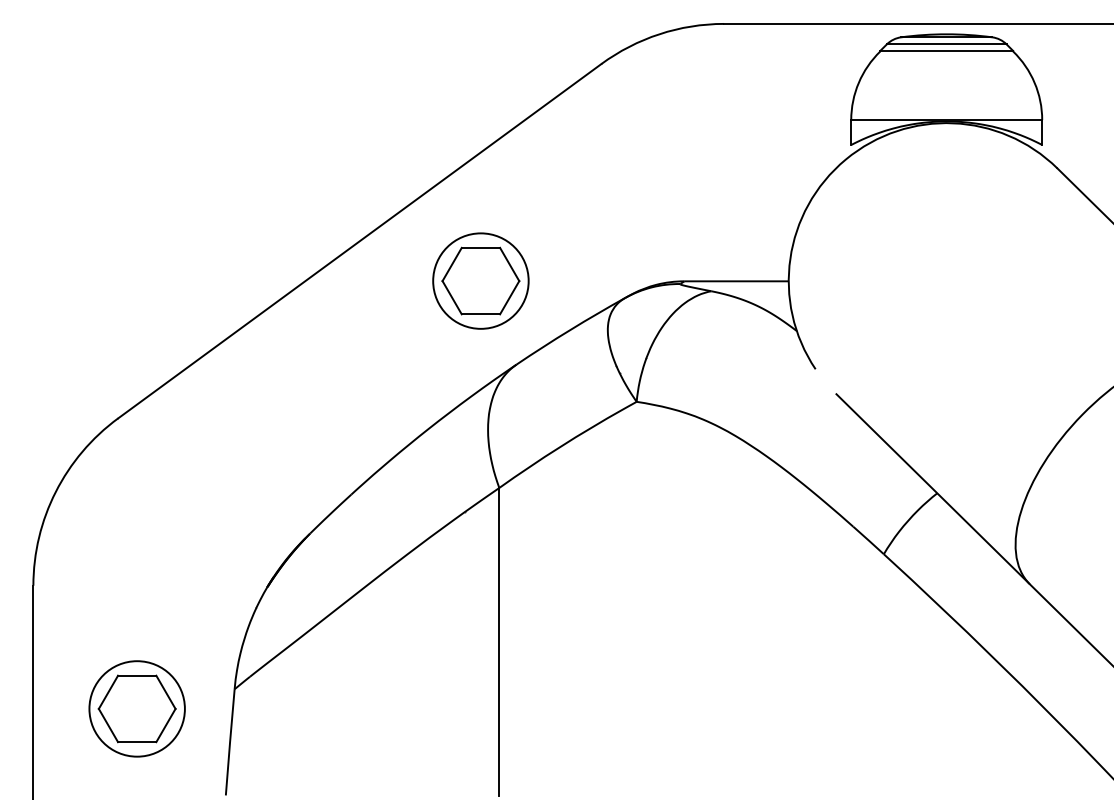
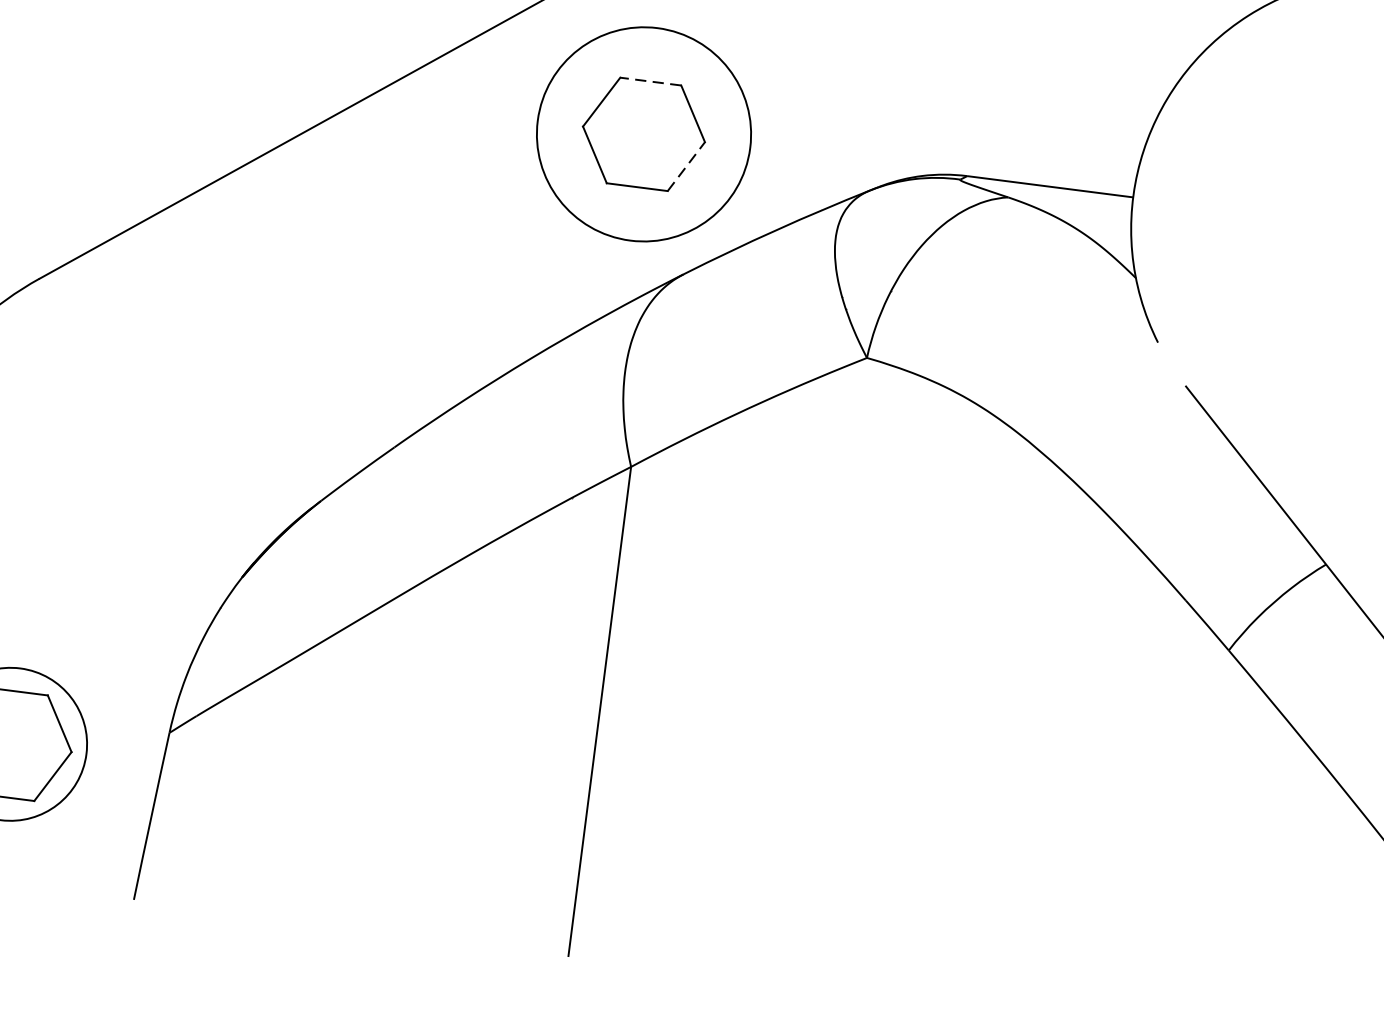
line: (480, 247) -> (650, 80), solid -> dashed
circle: (480, 280) -> (643, 133), size x1.4
line: (509, 297) -> (686, 166), solid -> dashed

